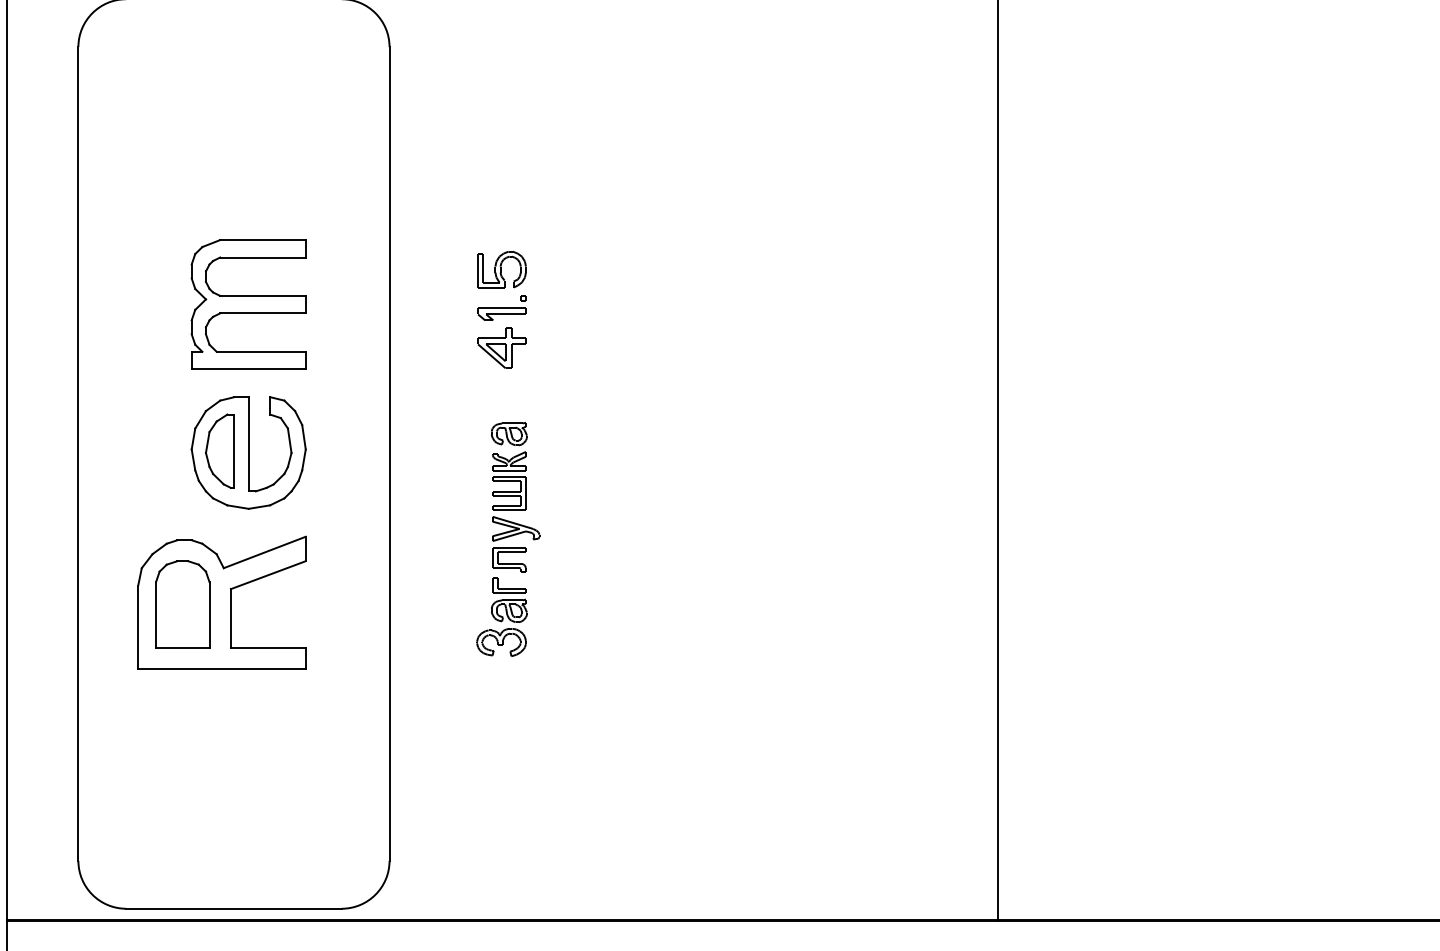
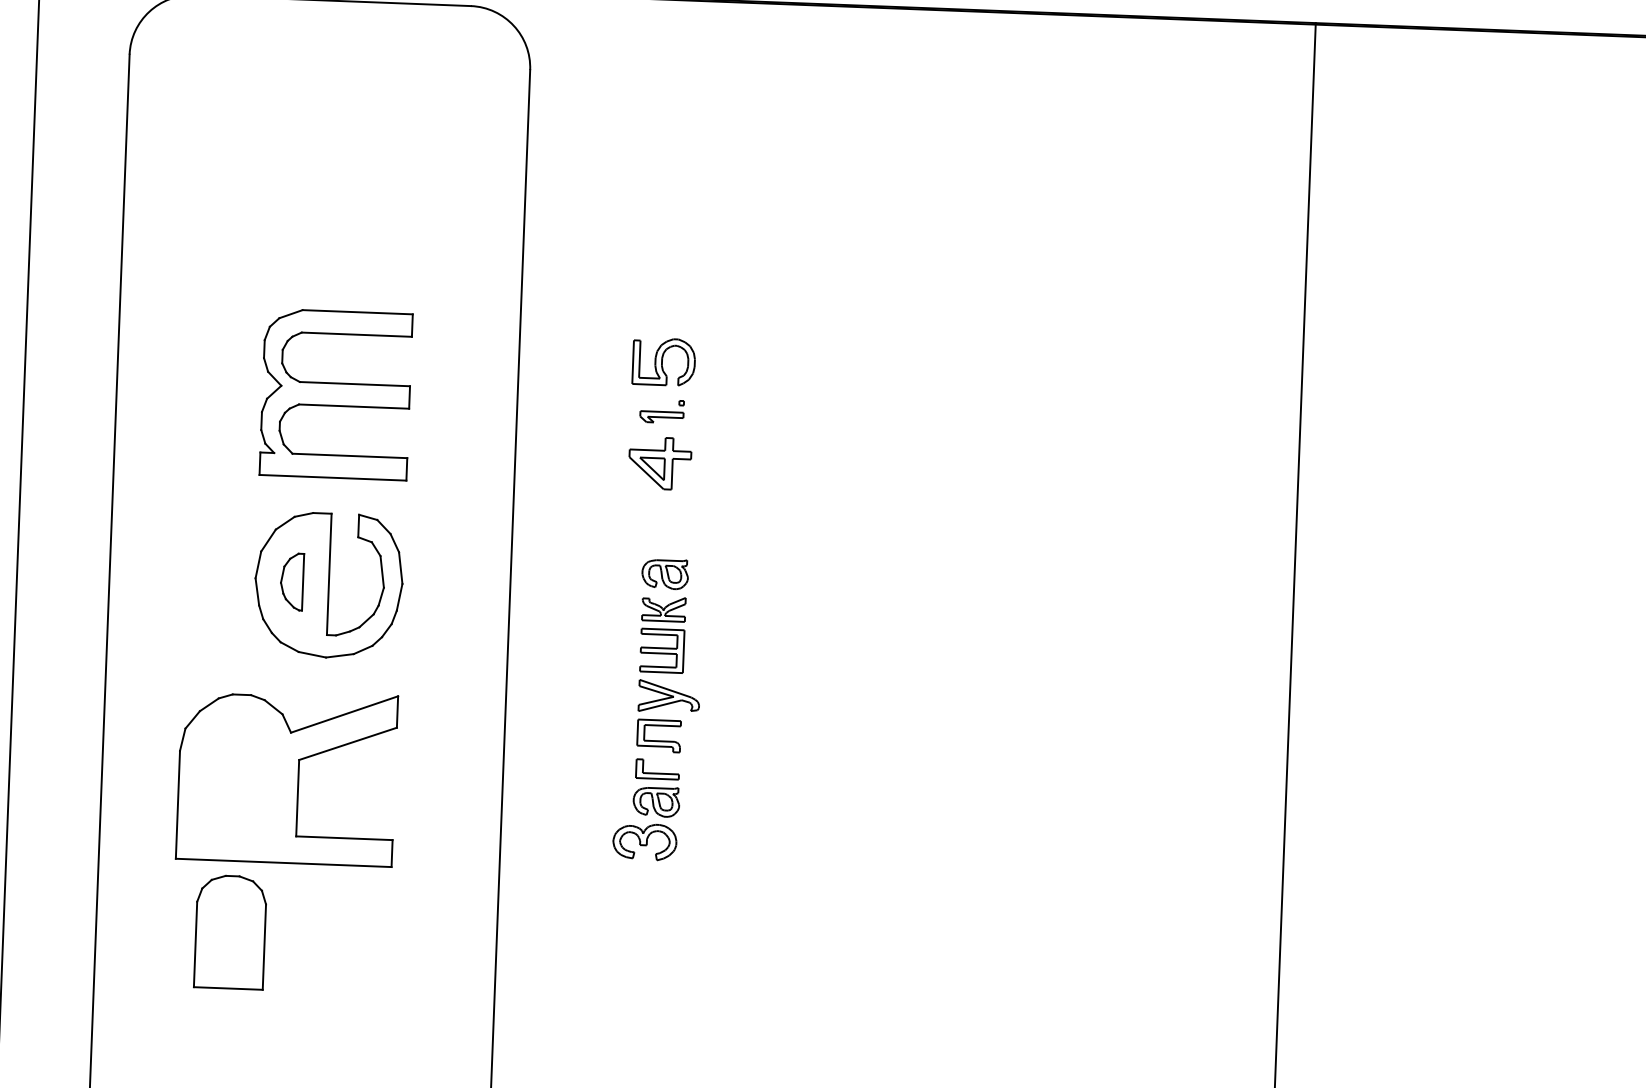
part: (501, 307) -> (661, 410), size x0.7
part: (219, 450) -> (291, 580), size x0.6
part: (182, 604) -> (230, 931), moved

